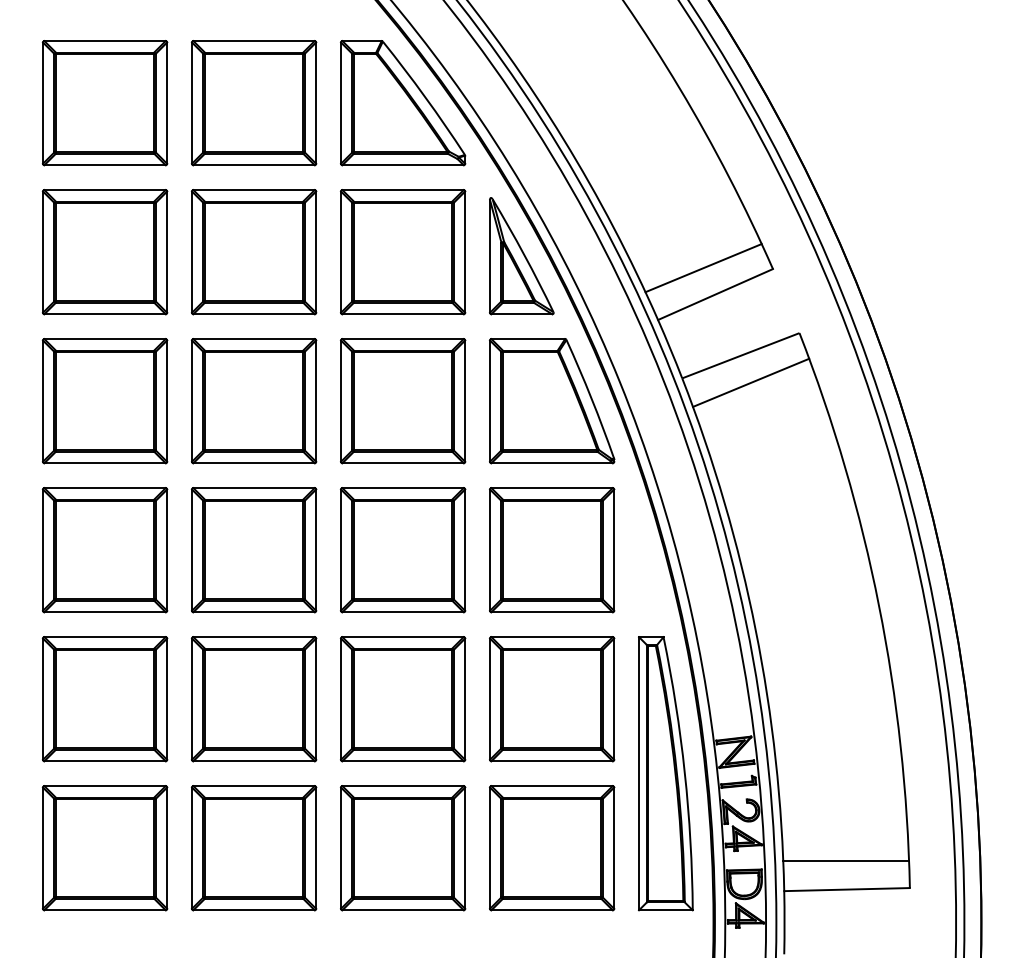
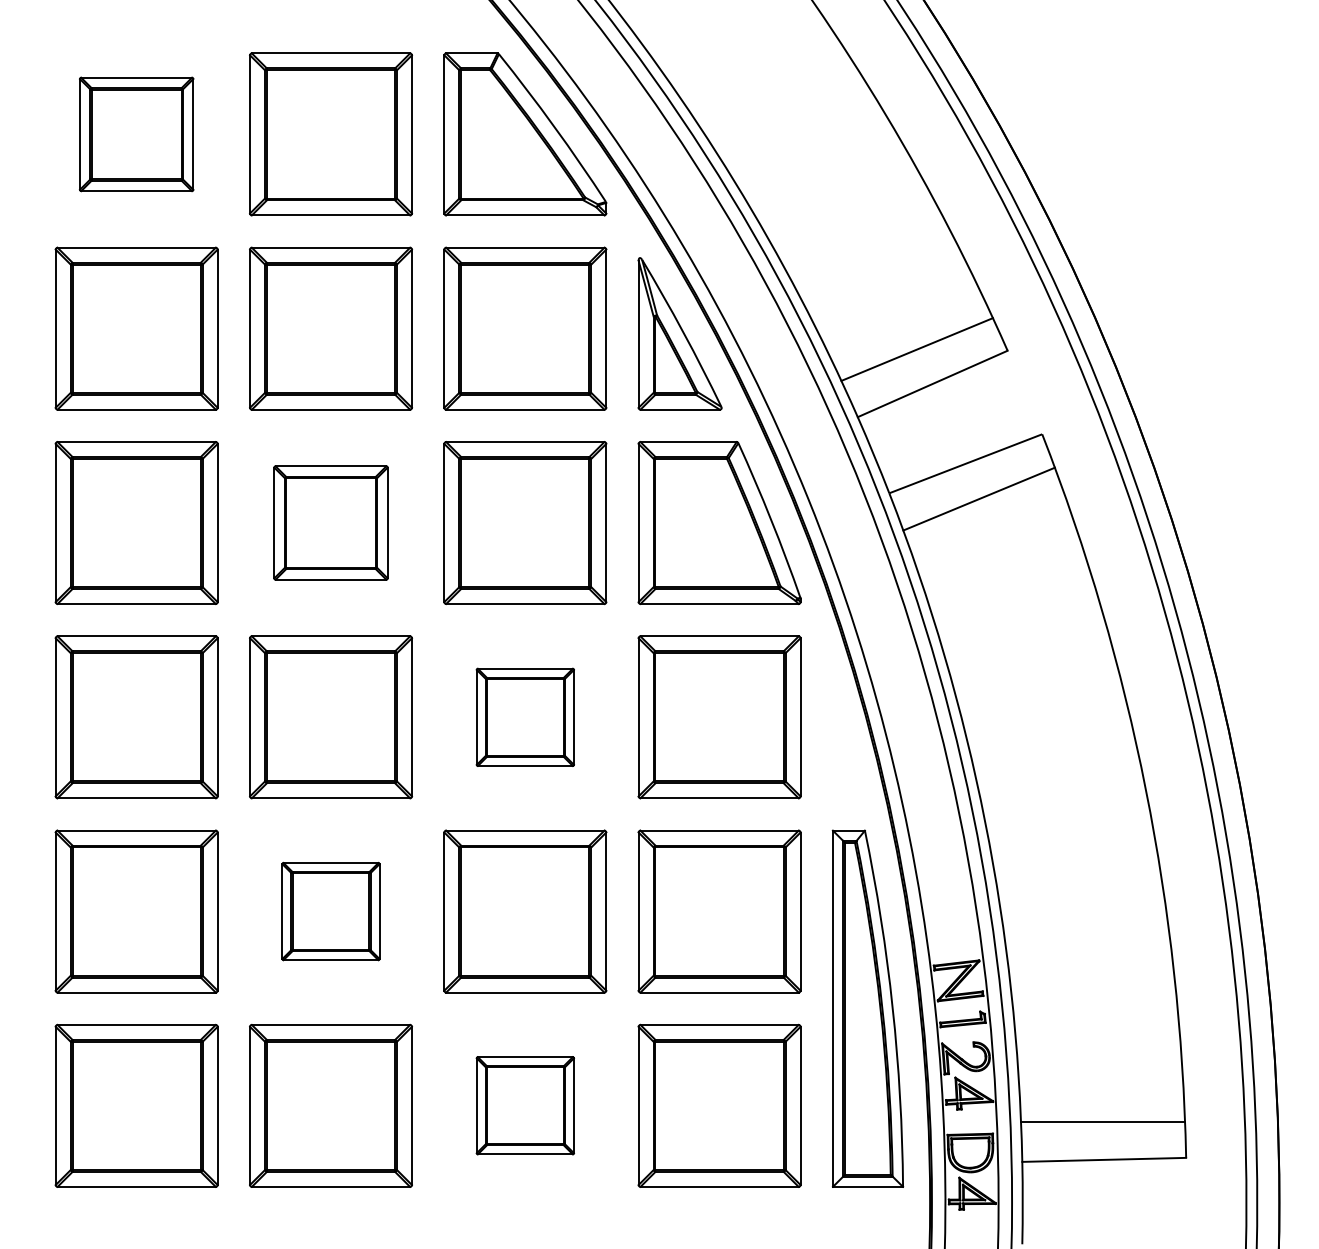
part: (104, 103) -> (136, 134), size x0.7
part: (253, 400) -> (330, 522), size x0.7
part: (403, 550) -> (525, 717), size x0.6
part: (253, 699) -> (330, 911), size x0.6
part: (403, 847) -> (525, 1105), size x0.6

